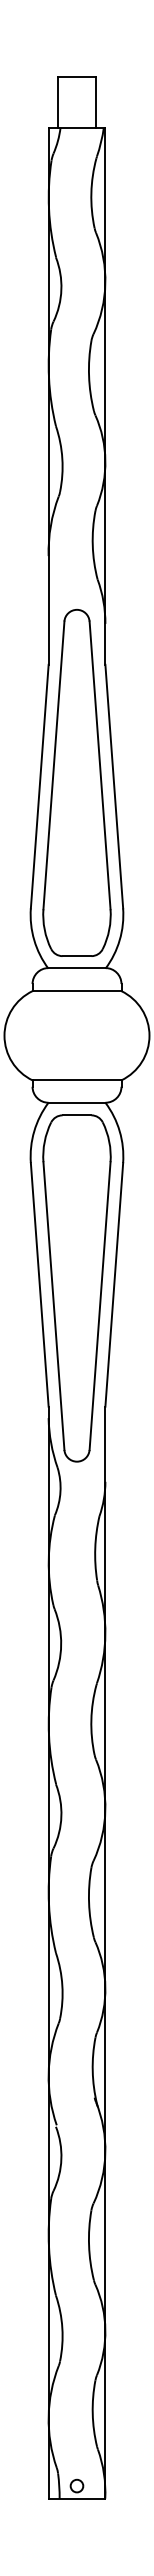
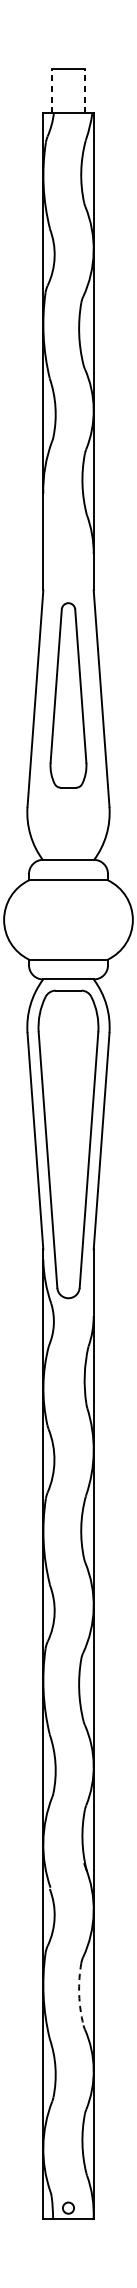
line: (58, 102) -> (52, 91), solid -> dashed
line: (95, 102) -> (84, 91), solid -> dashed
part: (76, 782) -> (68, 695), size x0.6
arc: (89, 2245) -> (79, 1994), solid -> dashed

